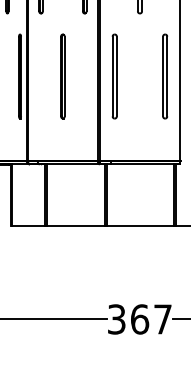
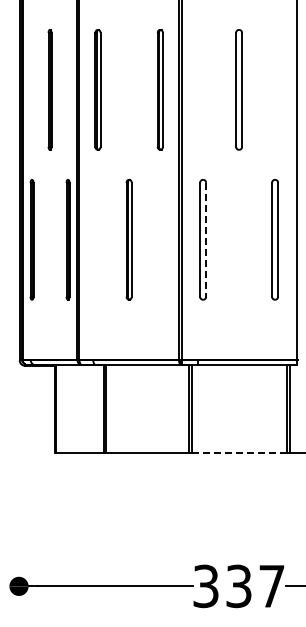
line: (117, 76) -> (206, 239), solid -> dashed
line: (140, 225) -> (239, 452), solid -> dashed
text: (140, 319) -> (239, 586), 367 -> 337

